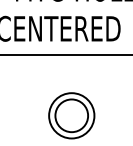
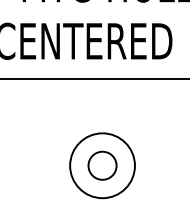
circle: (71, 115) -> (102, 165), size x0.6

